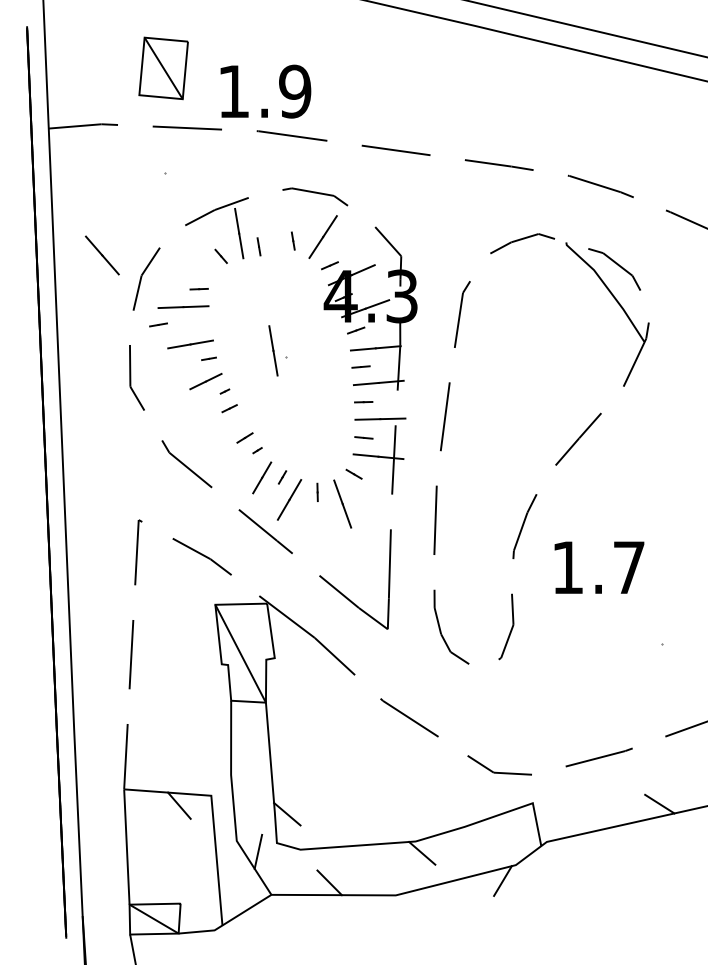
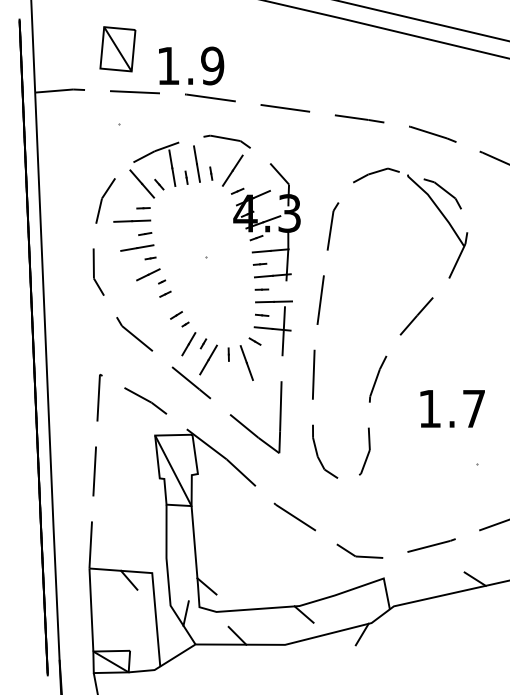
line: (102, 255) -> (142, 184), moved
line: (158, 324) -> (145, 233), moved
line: (273, 350) -> (197, 163), moved
text: (599, 567) -> (452, 408), moved

